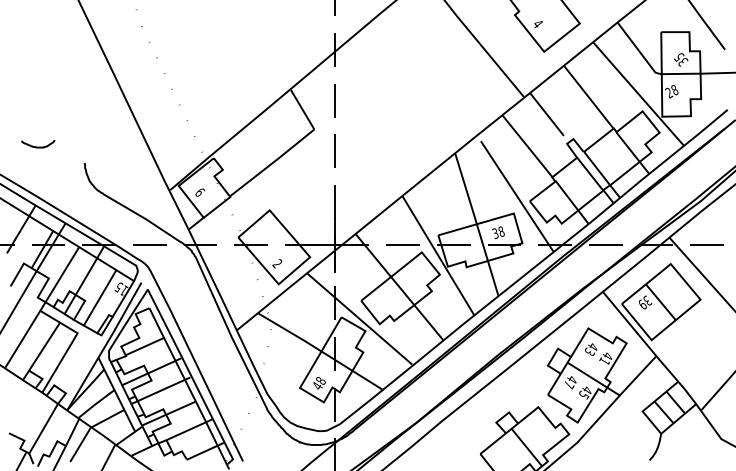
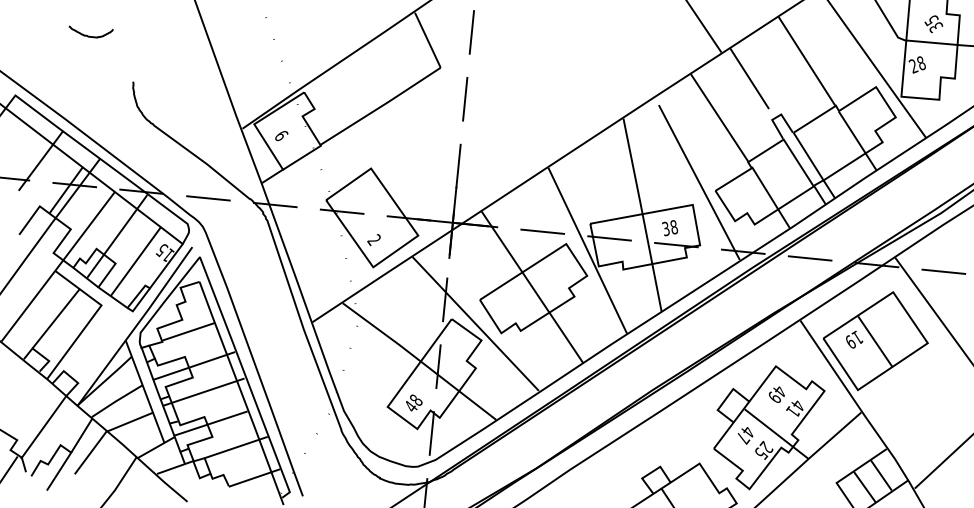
curve: (38, 146) -> (90, 35), moved
text: (647, 300) -> (857, 337), 39 -> 19
text: (590, 351) -> (775, 397), 43 -> 49
text: (587, 389) -> (766, 446), 45 -> 25

